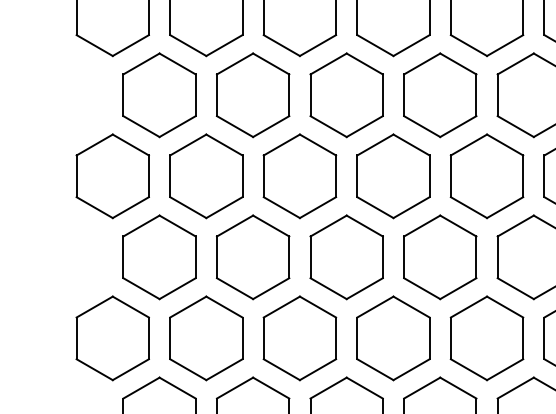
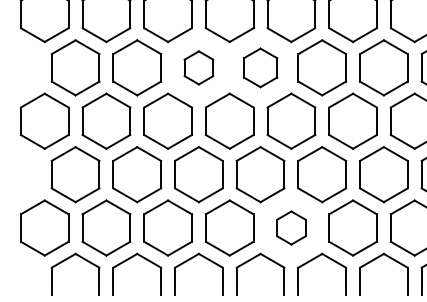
part: (346, 94) -> (198, 67), size x0.6
part: (440, 94) -> (260, 67), size x0.7
part: (487, 337) -> (291, 227), size x0.6

